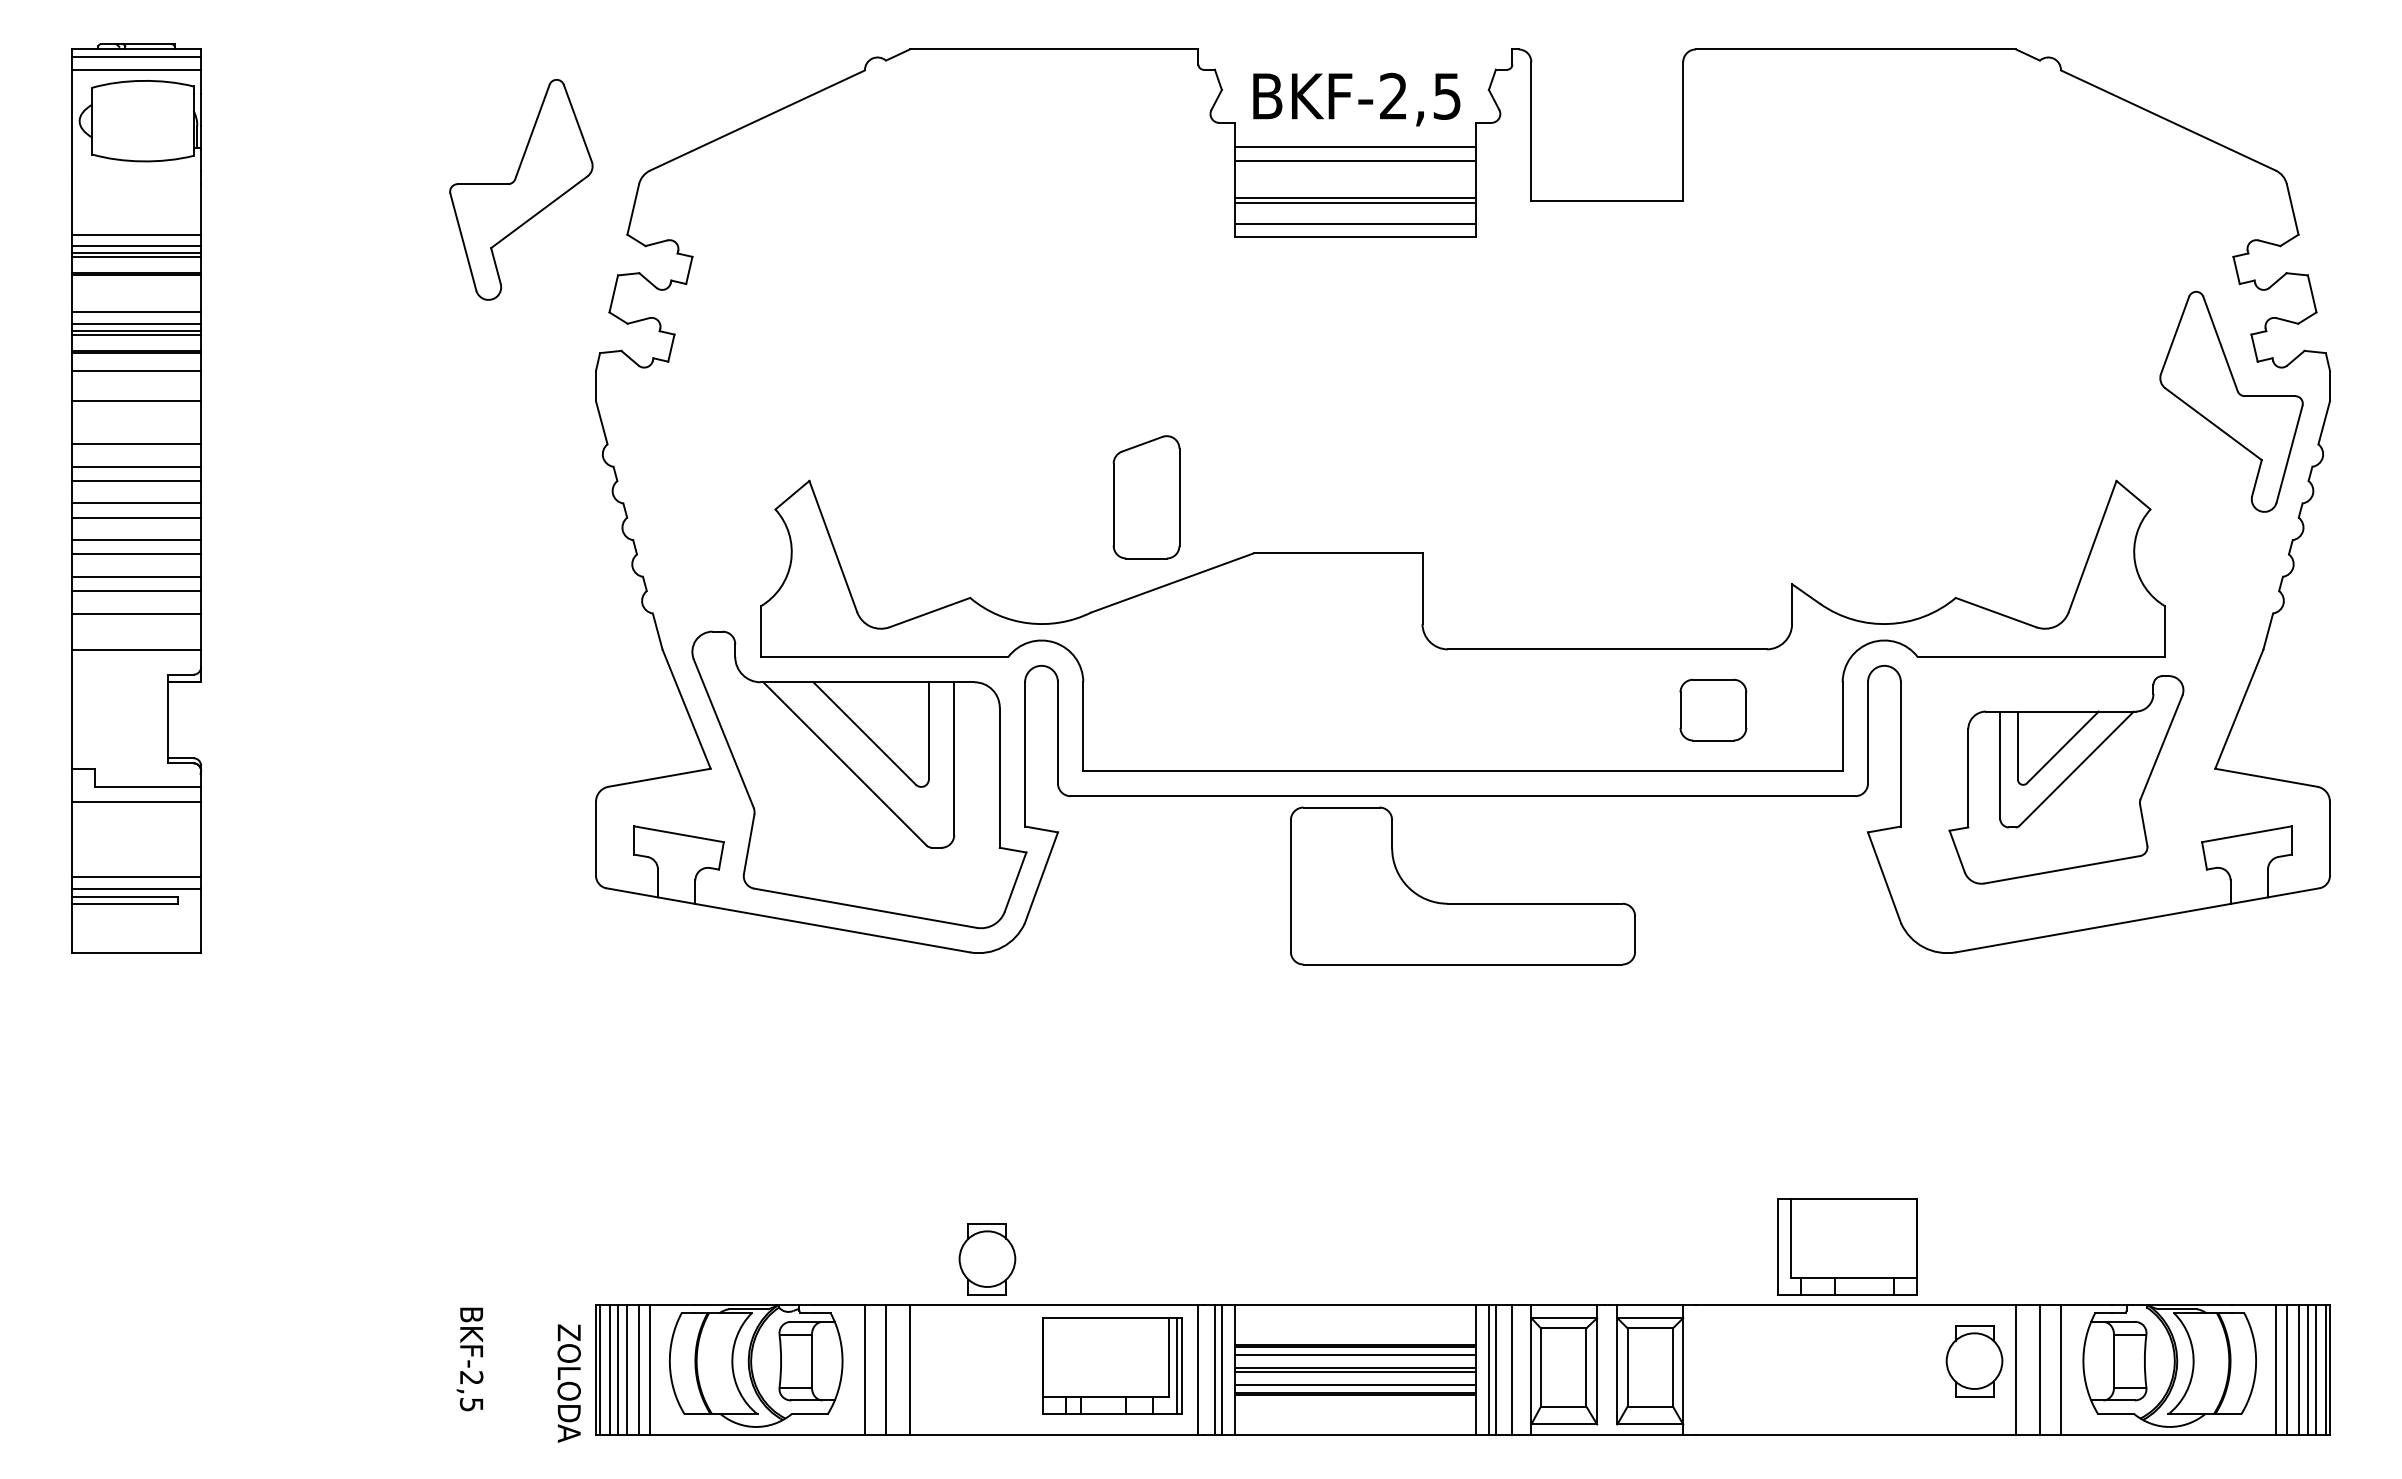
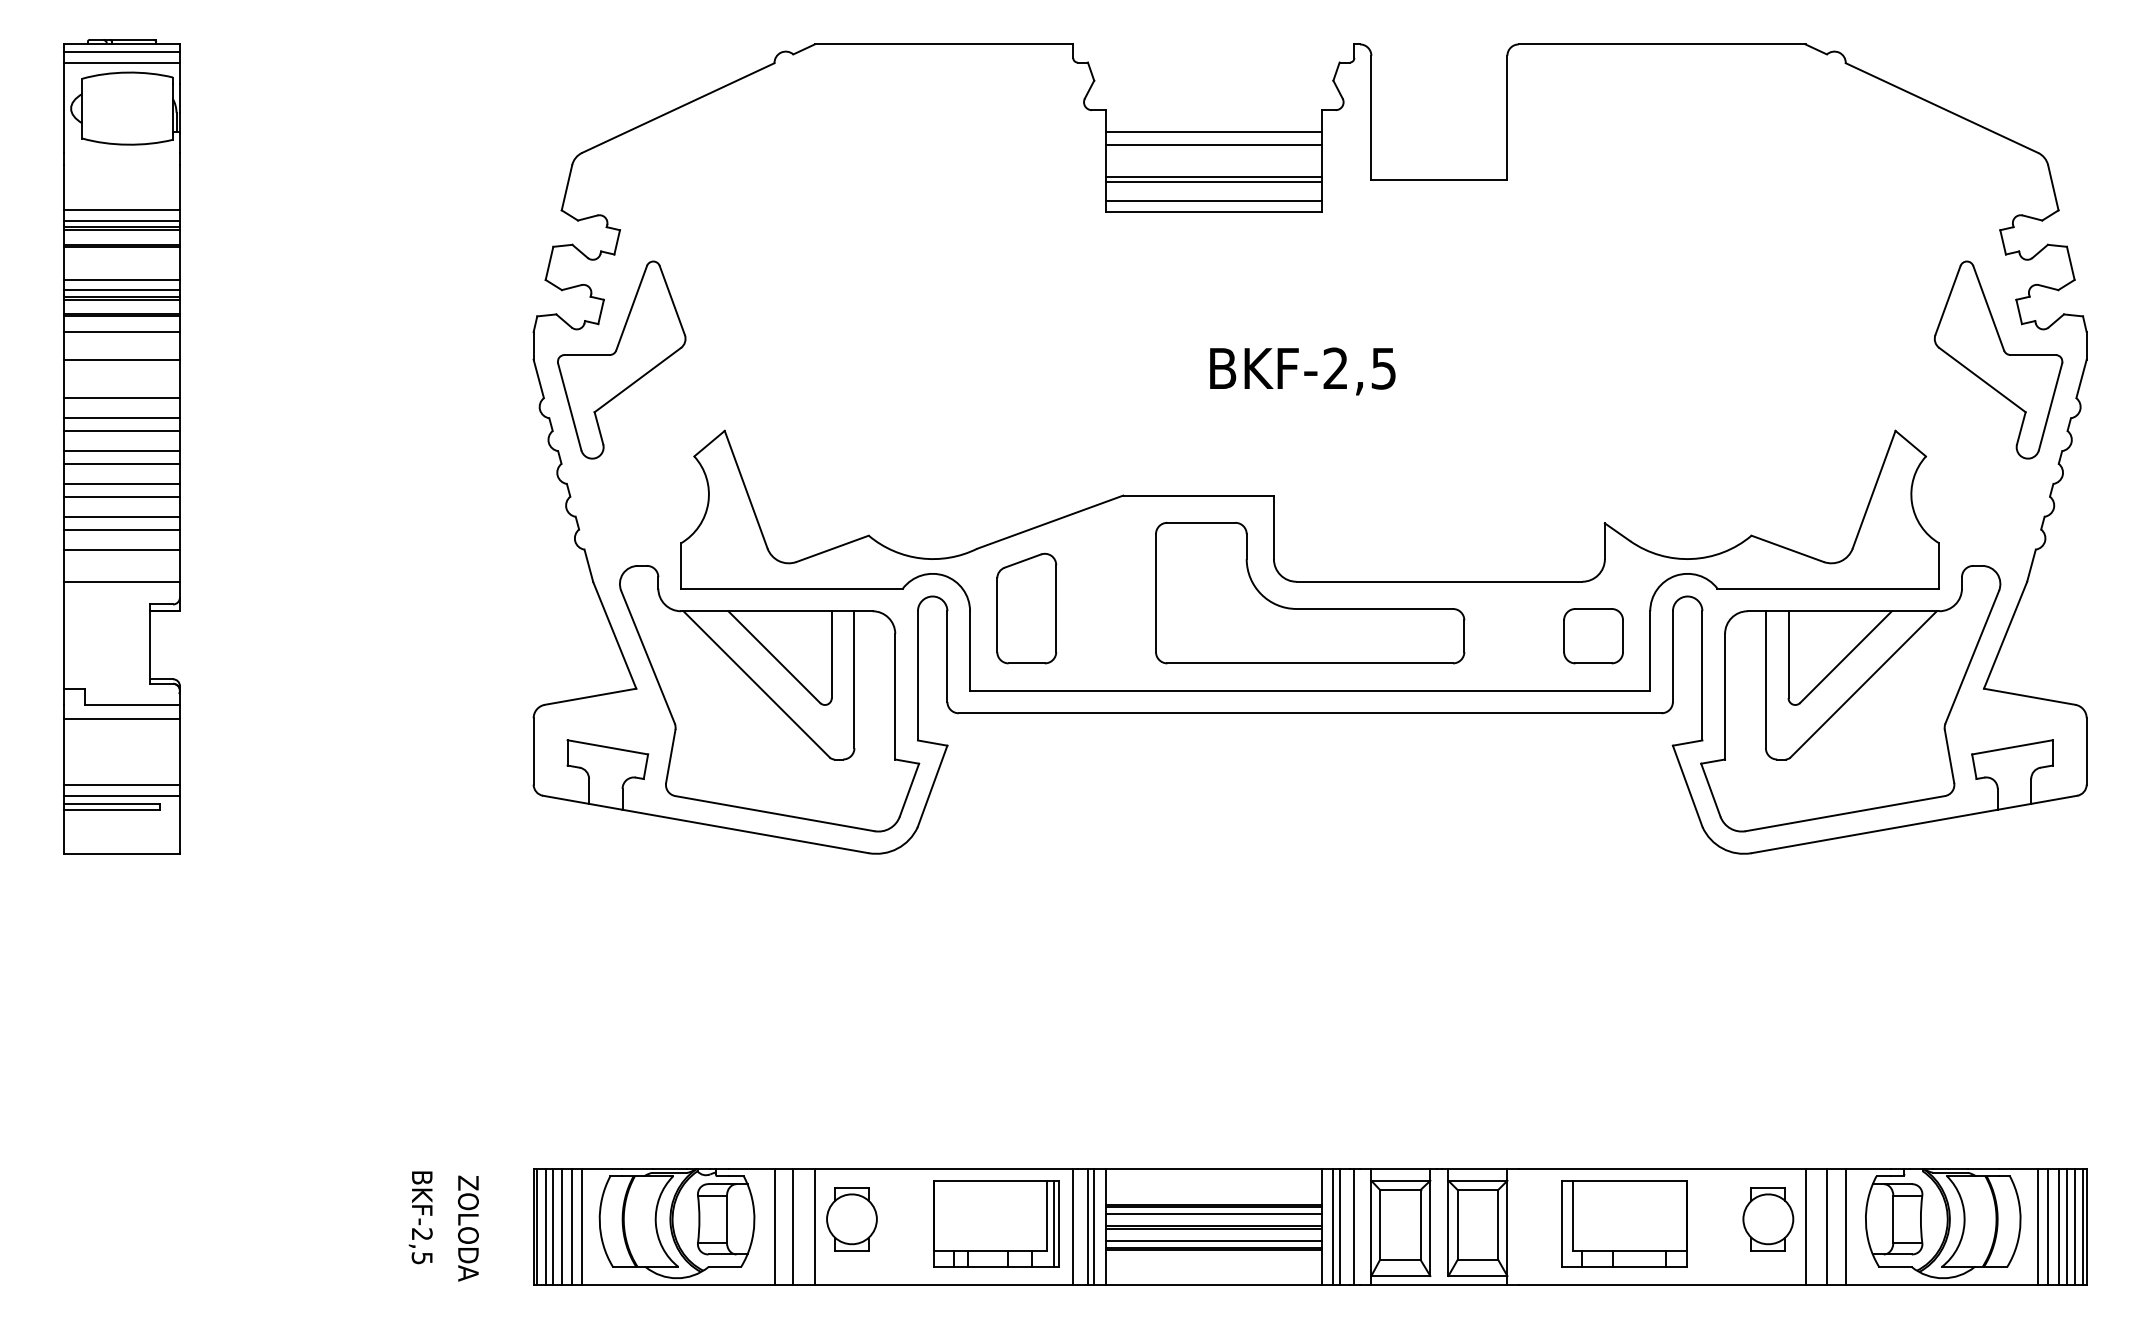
text: (1356, 99) -> (1302, 371), moved
part: (521, 189) -> (621, 359), moved
part: (1146, 497) -> (1026, 608), moved
part: (1713, 709) -> (1593, 635), moved
part: (2066, 779) -> (1850, 698), size x1.43
part: (1462, 903) -> (1309, 608), moved
part: (1847, 1246) -> (1624, 1223), moved
part: (987, 1259) -> (852, 1219), moved
text: (568, 1383) -> (467, 1228), moved

